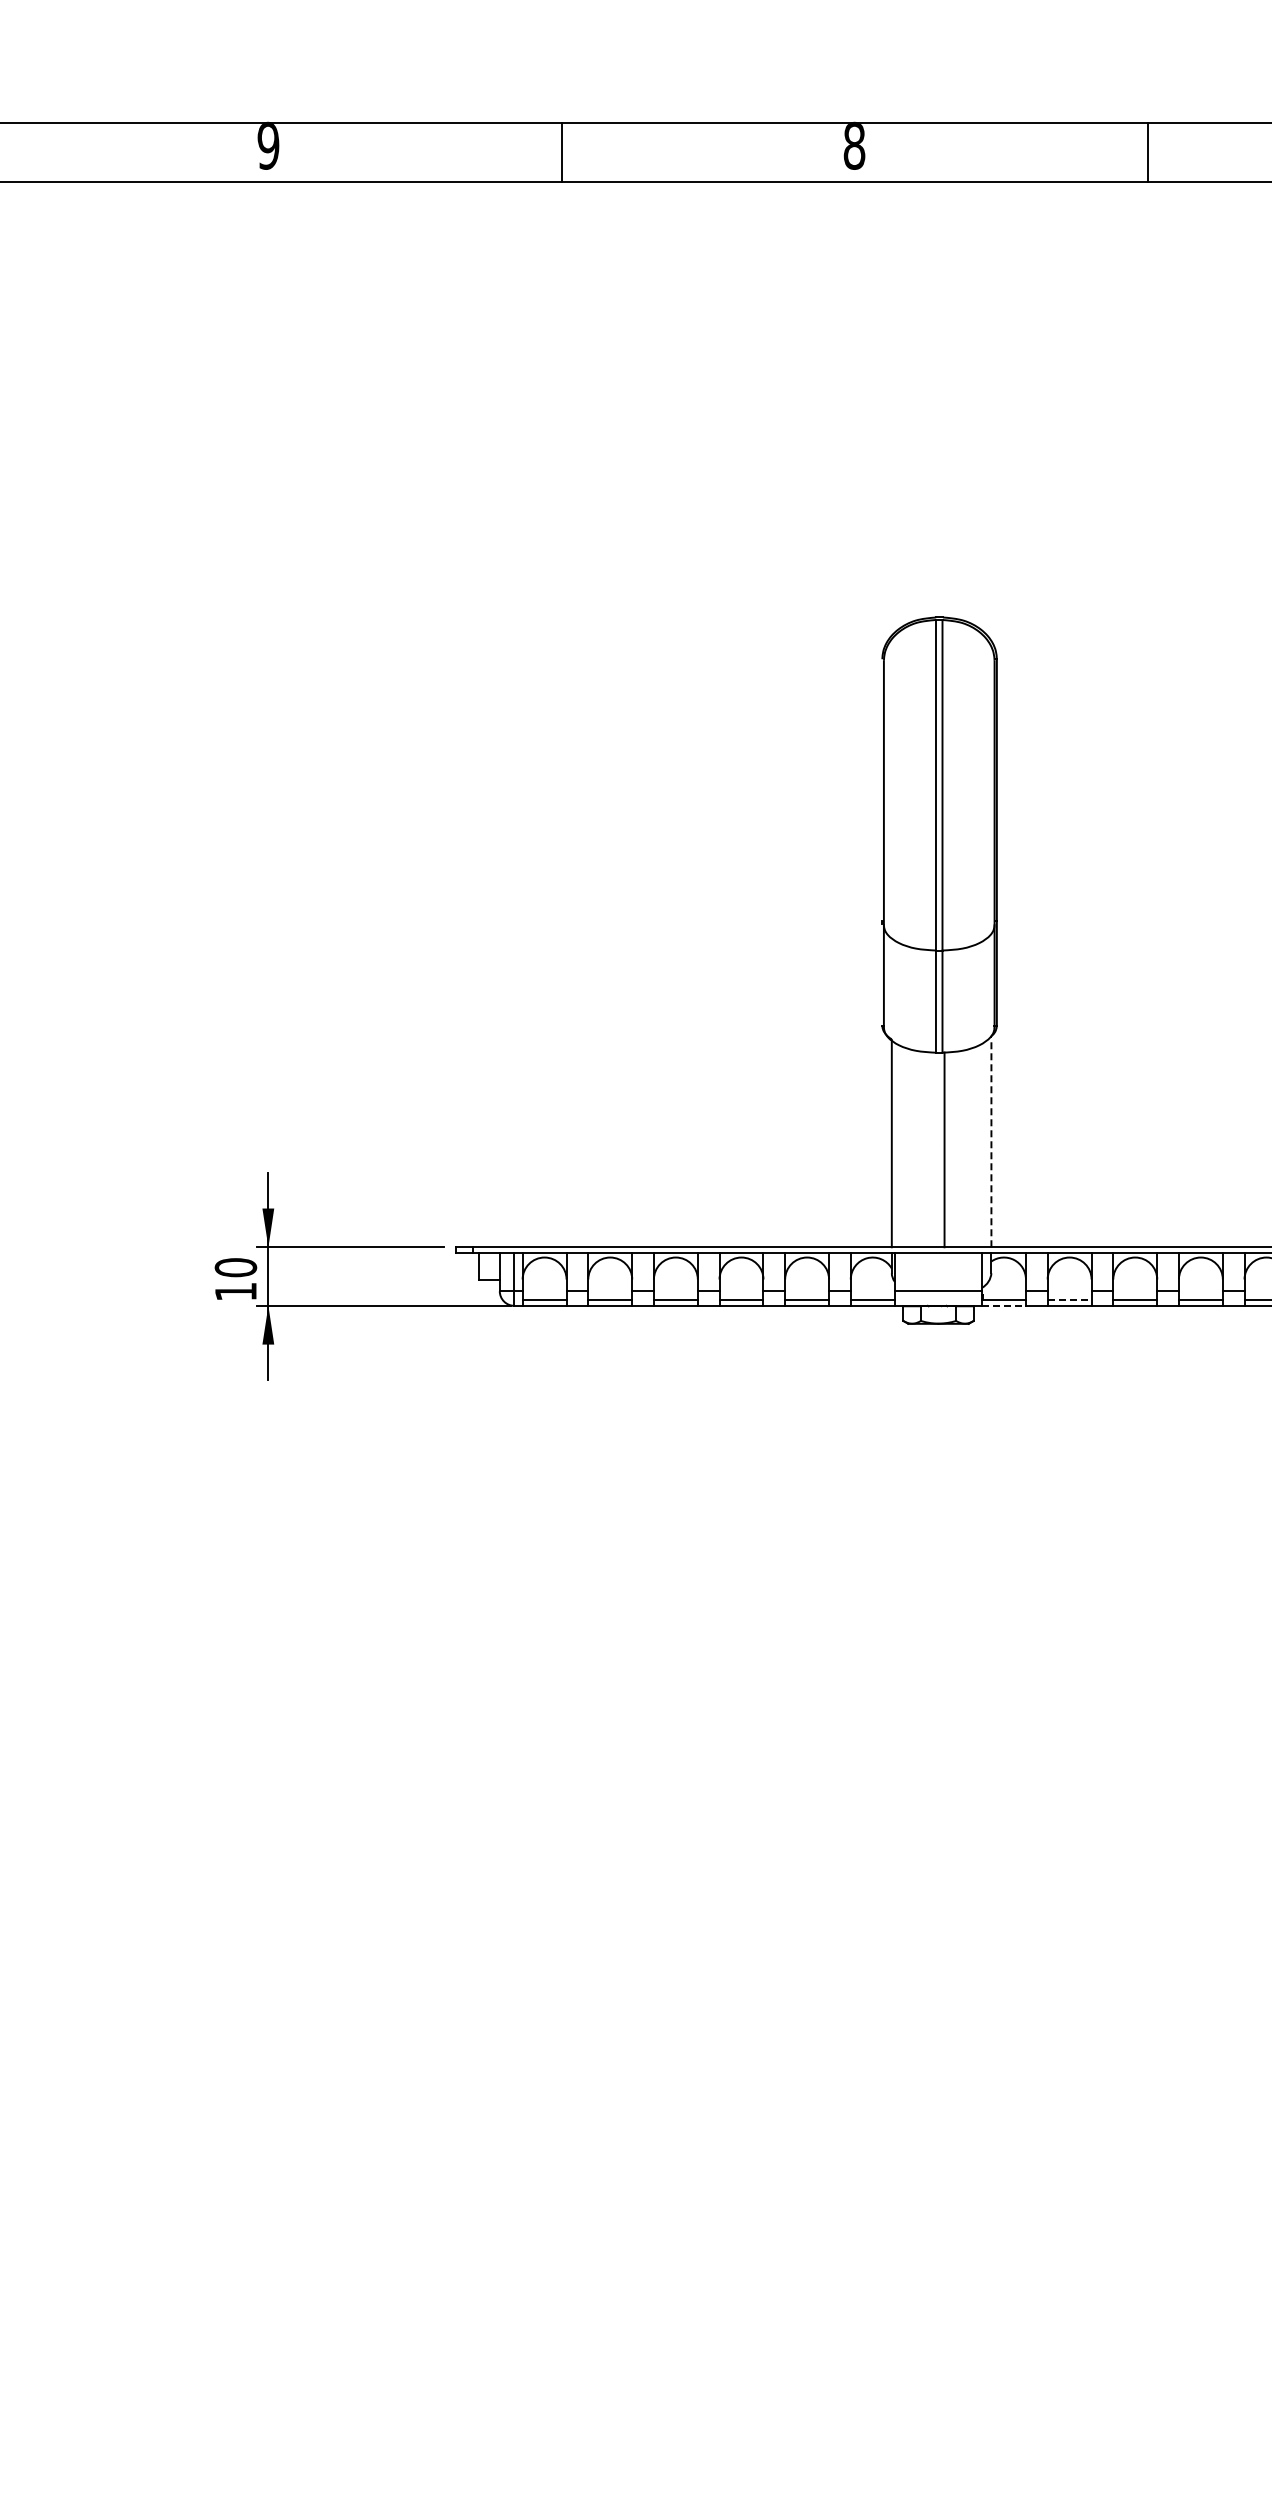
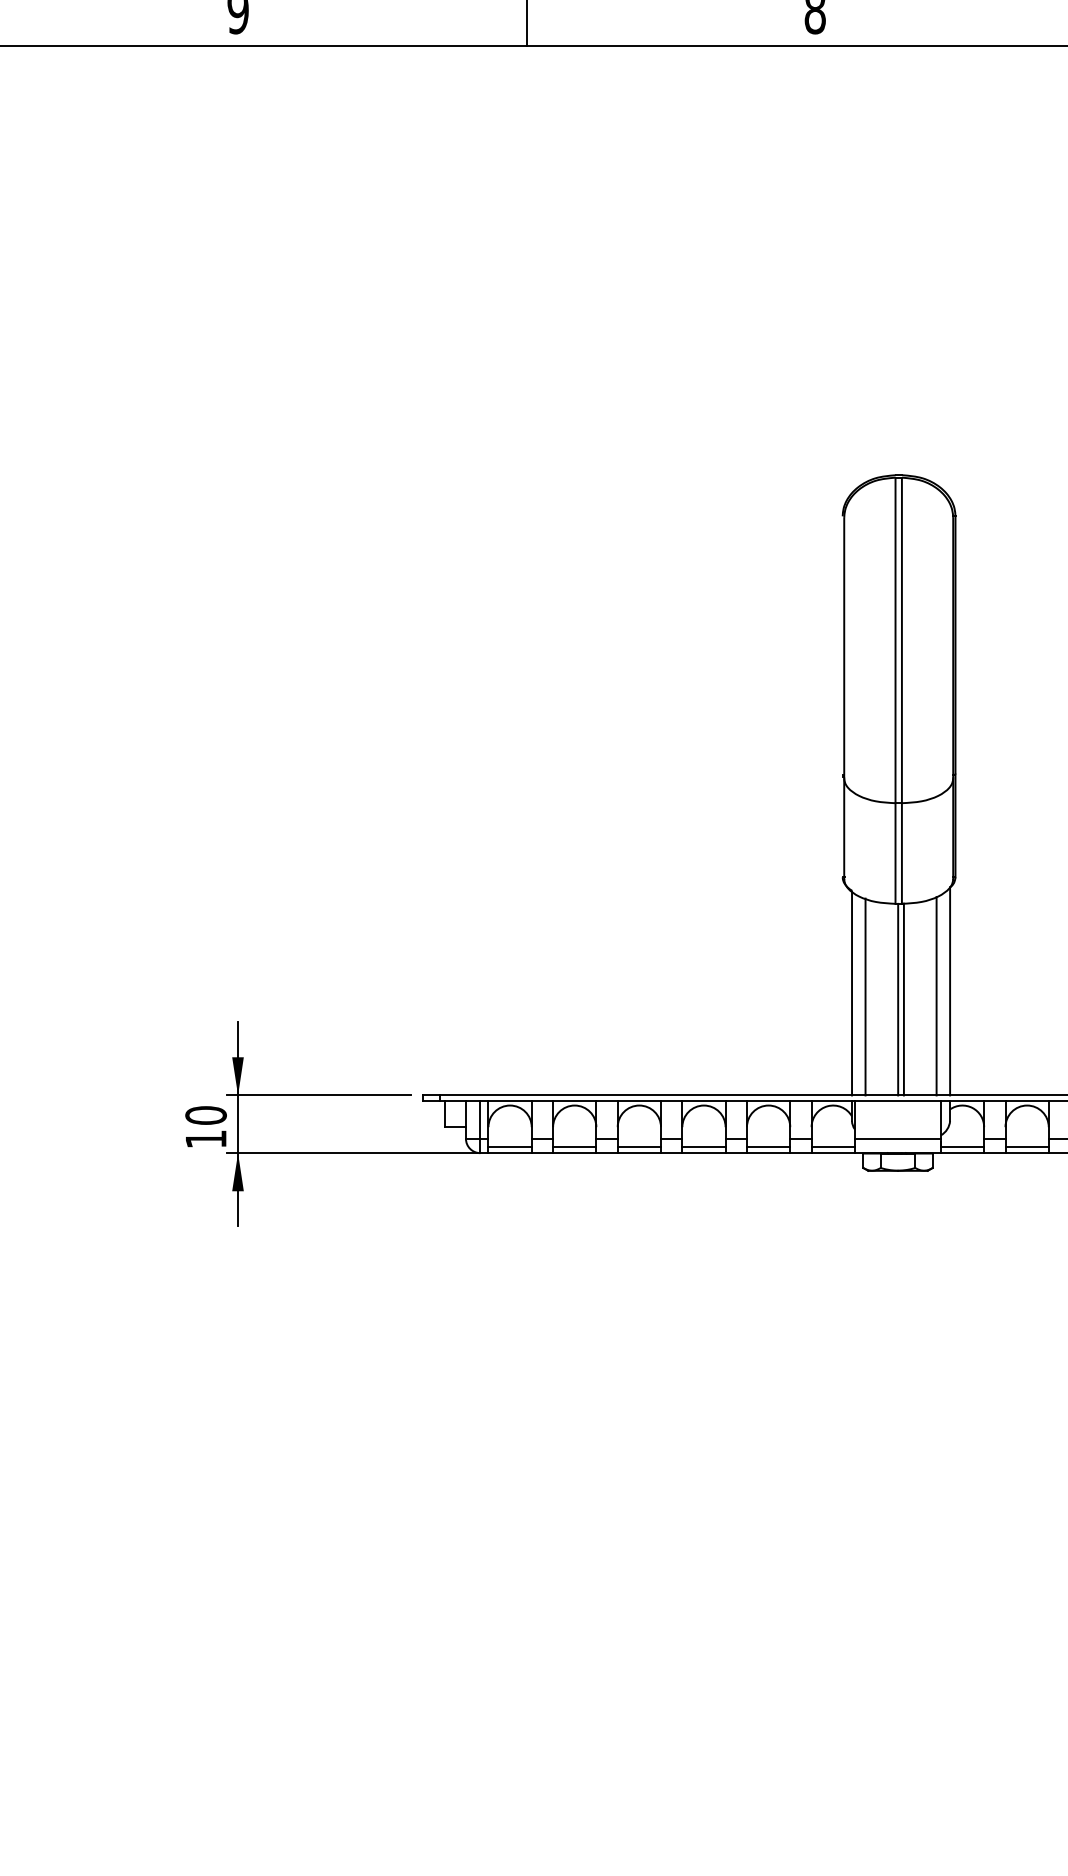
line: (991, 1141) -> (950, 991), dashed -> solid
line: (977, 1146) -> (936, 996), added
line: (905, 1147) -> (865, 997), added
line: (938, 1149) -> (897, 999), added
line: (1069, 1300) -> (1027, 1147), dashed -> solid
line: (1004, 1305) -> (962, 1152), dashed -> solid

